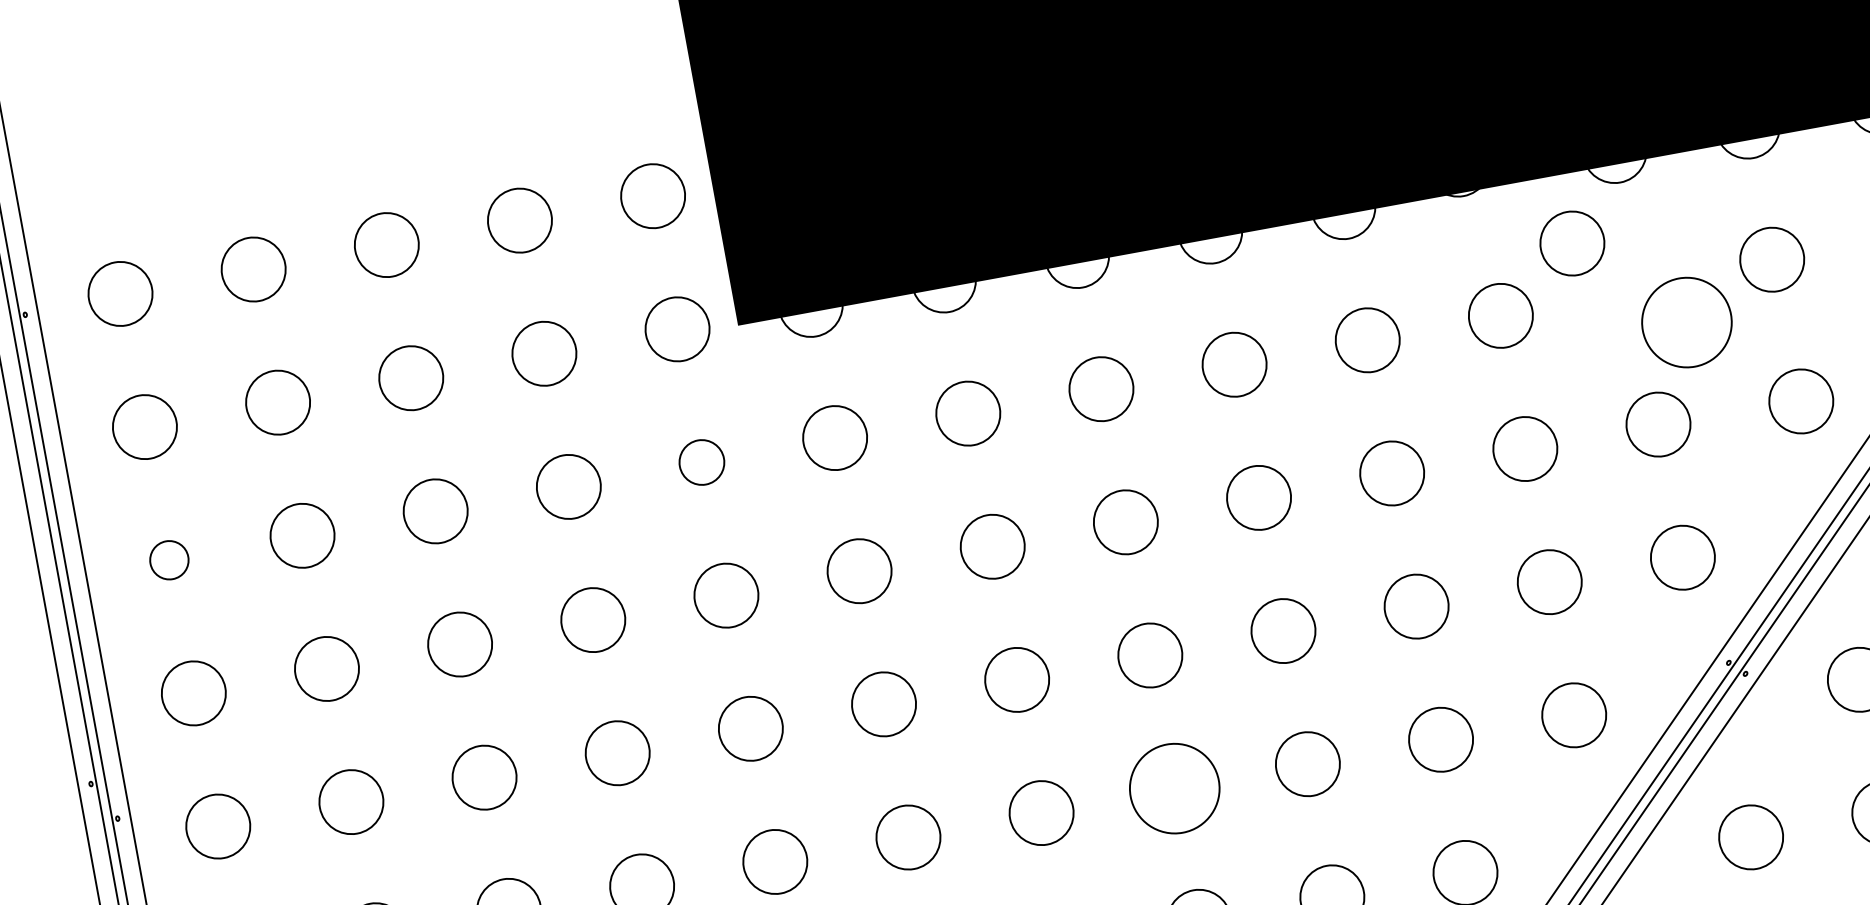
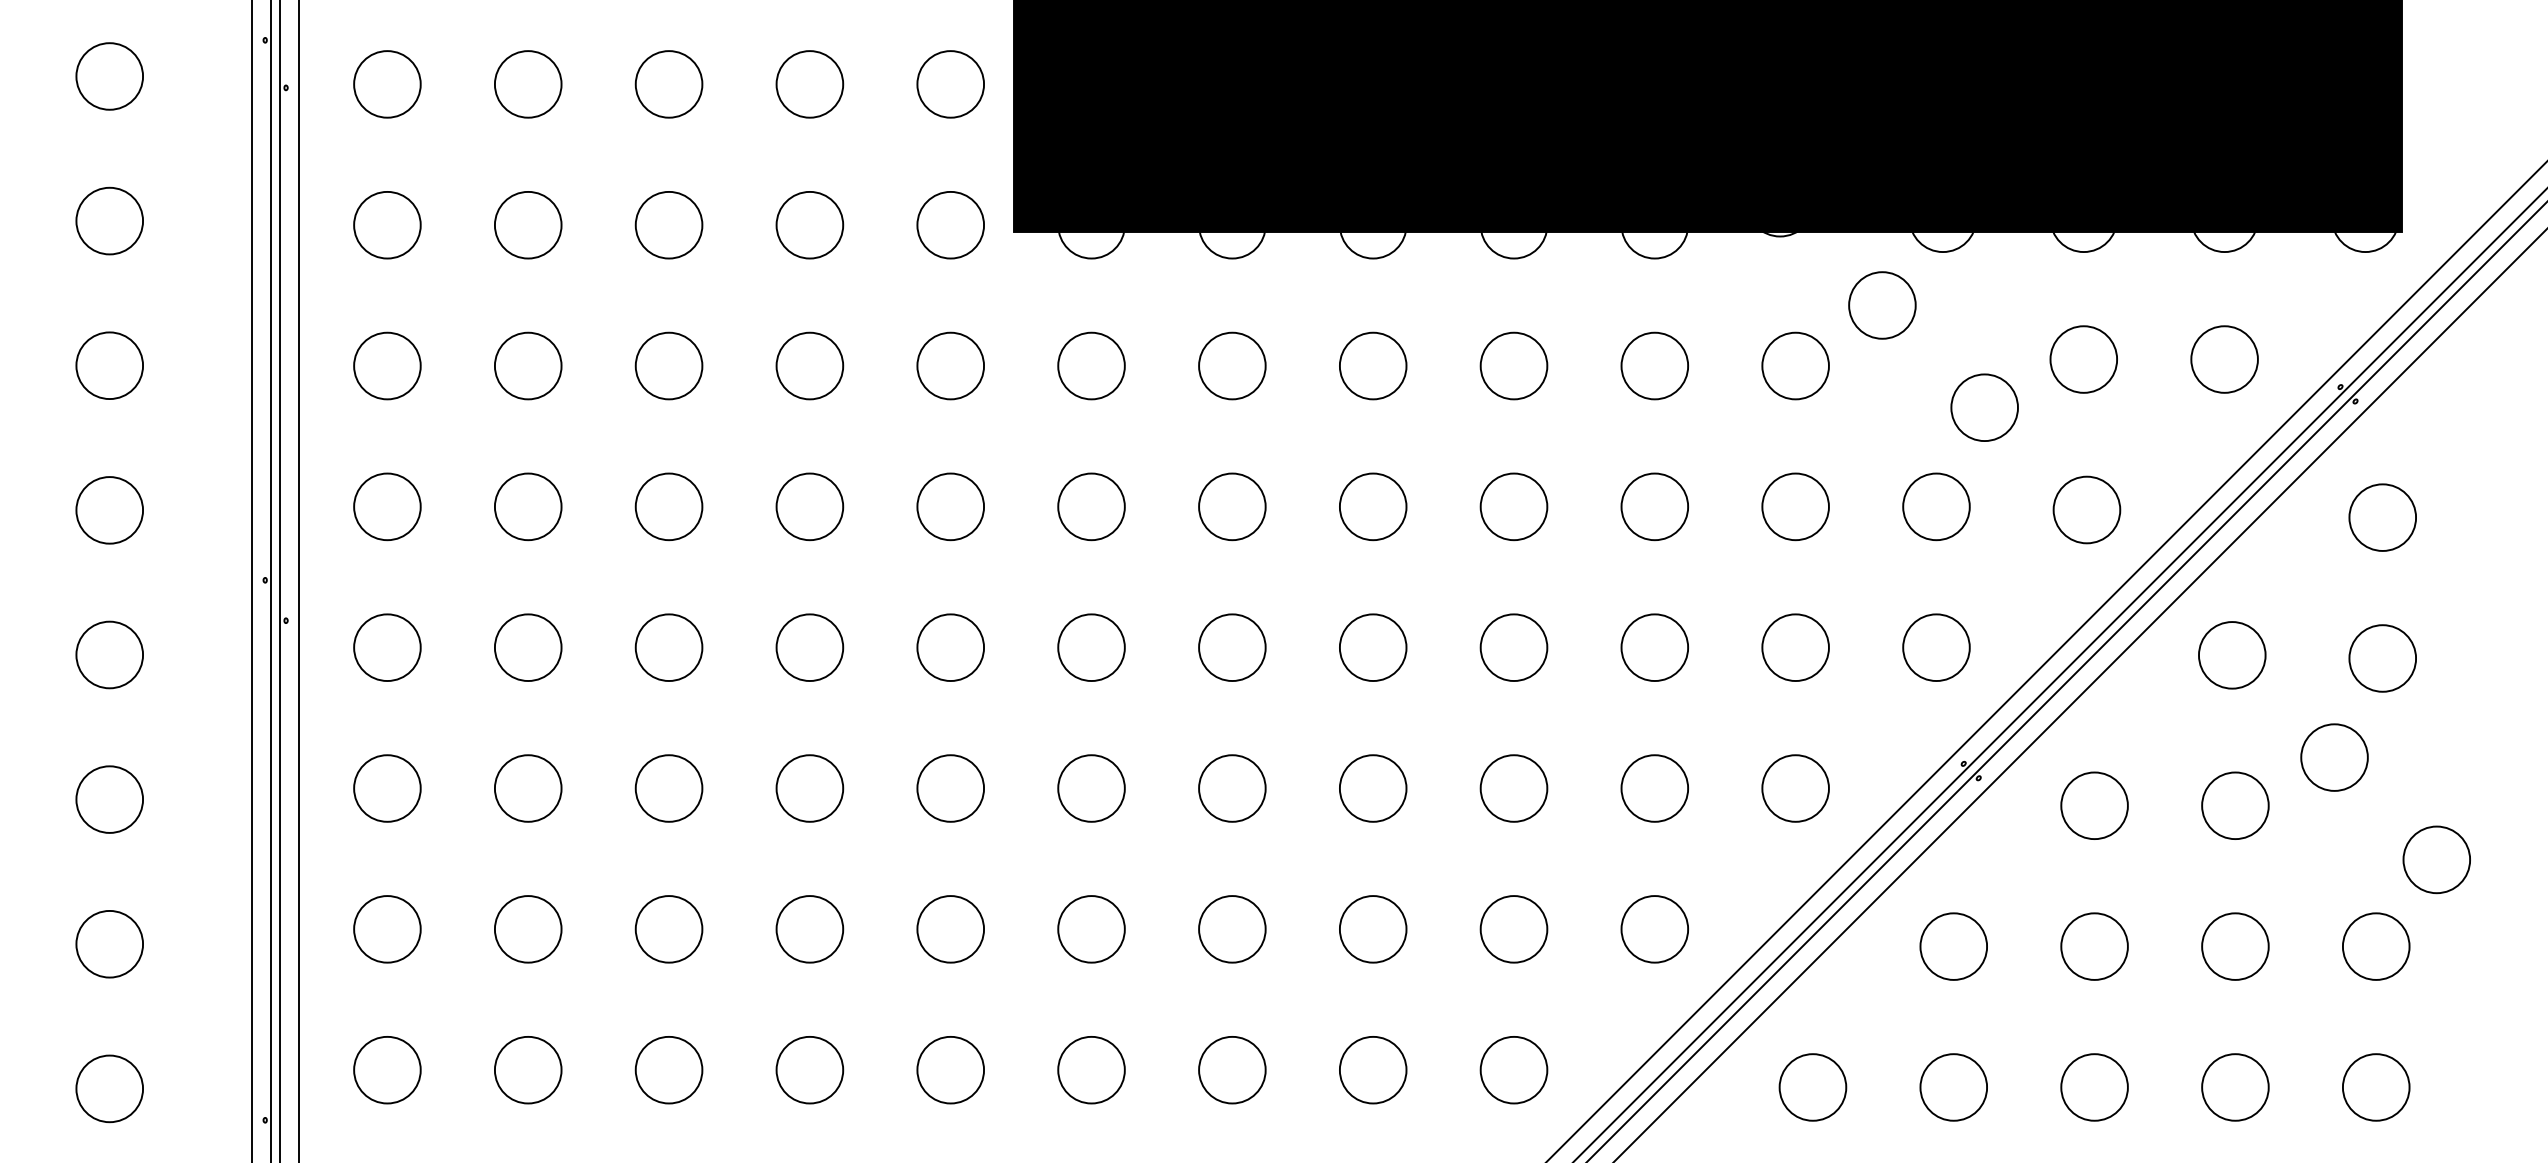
circle: (1686, 322) -> (1984, 407), size x0.71
circle: (701, 462) -> (950, 365), size x1.43
circle: (169, 559) -> (387, 365), size x1.67
circle: (1174, 788) -> (1372, 788), size x0.71

